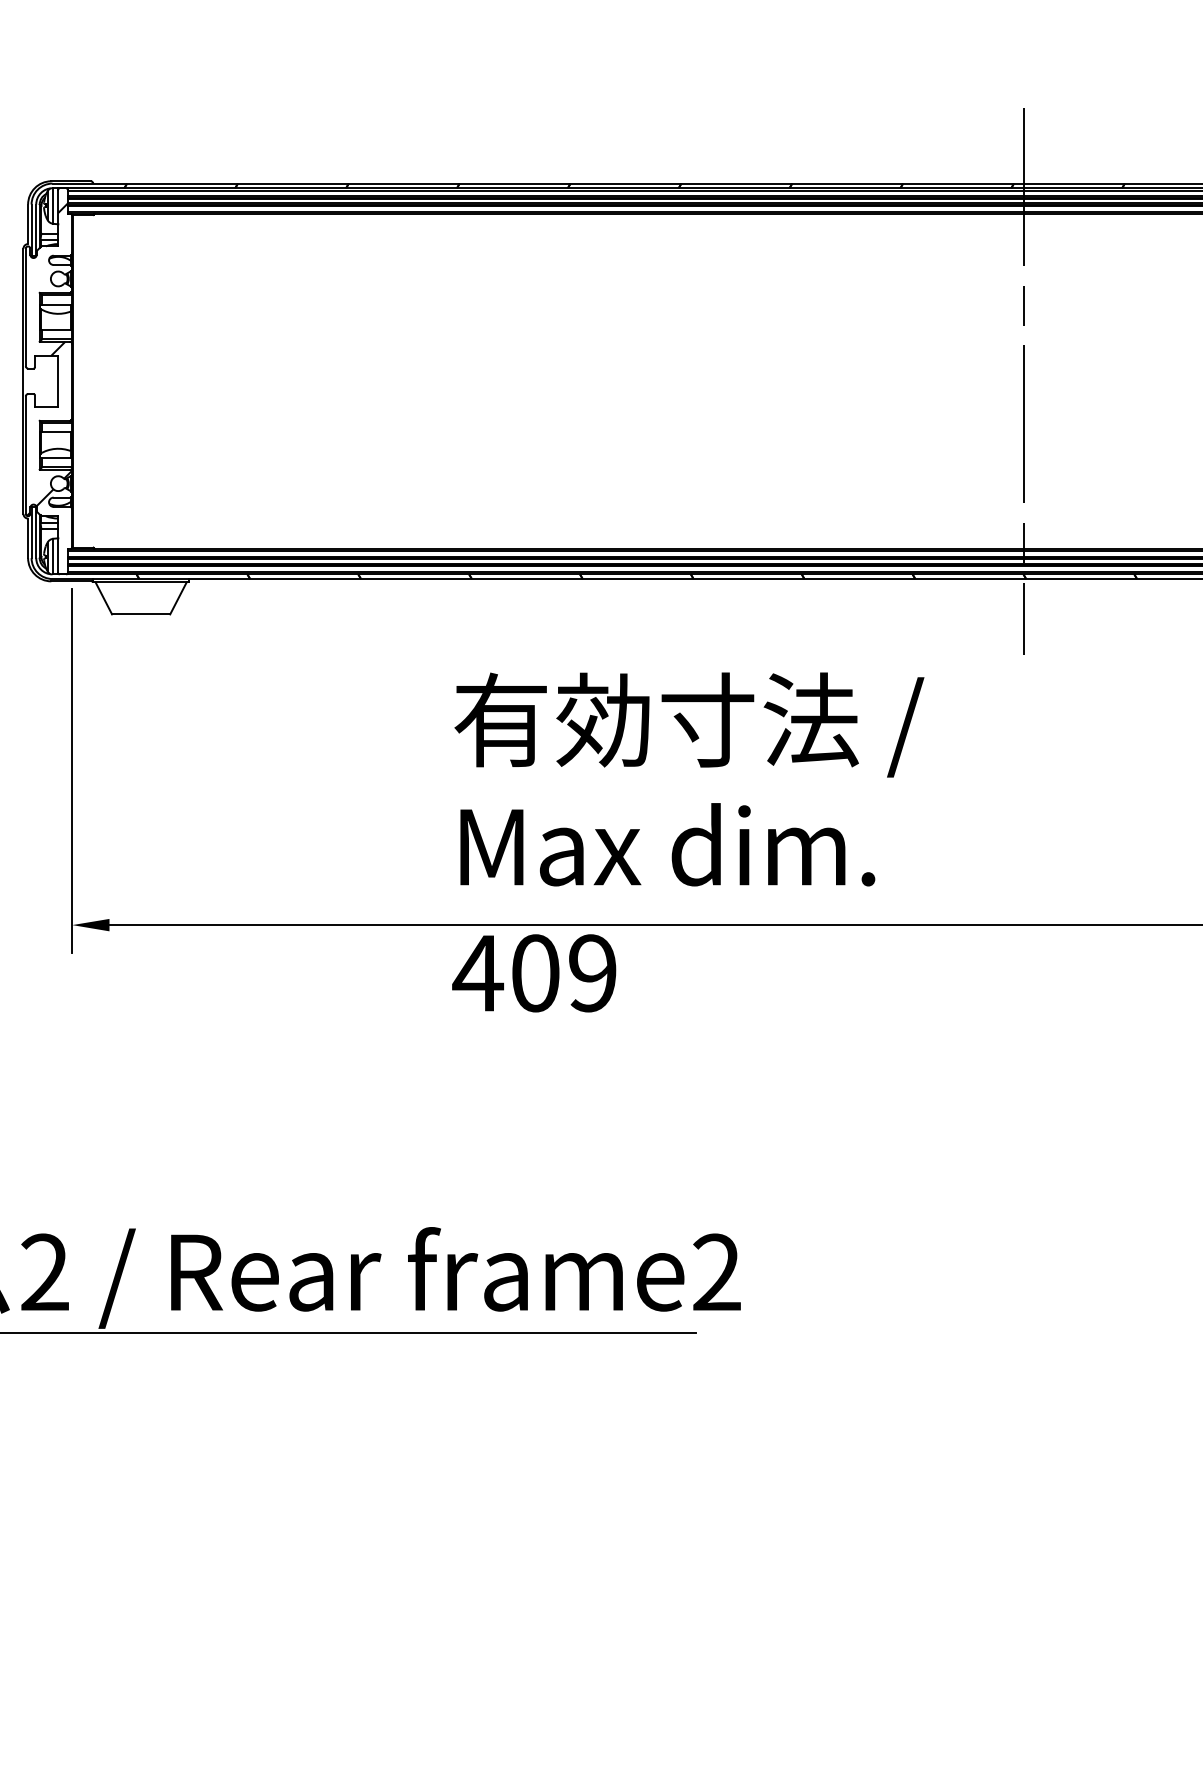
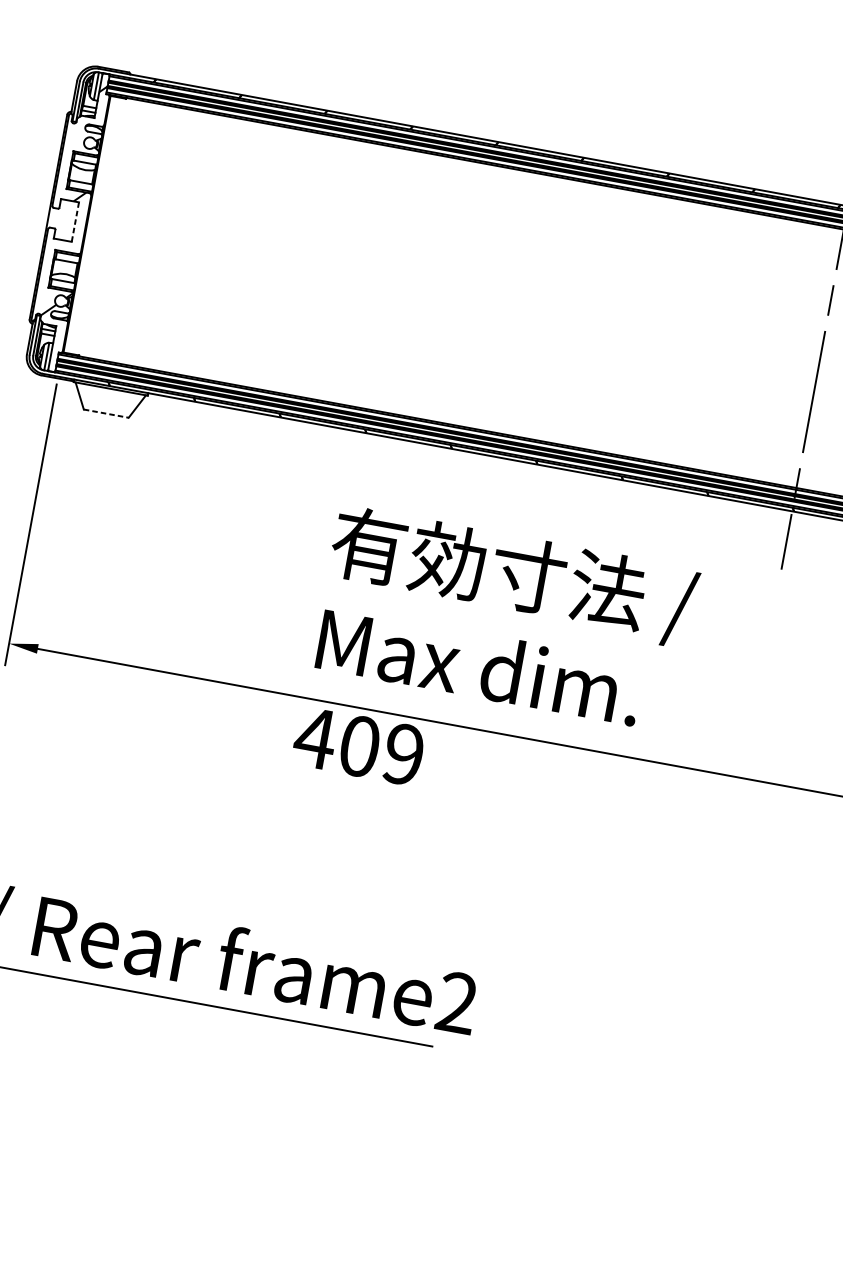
line: (58, 381) -> (75, 222), solid -> dashed
line: (141, 614) -> (106, 413), solid -> dashed

